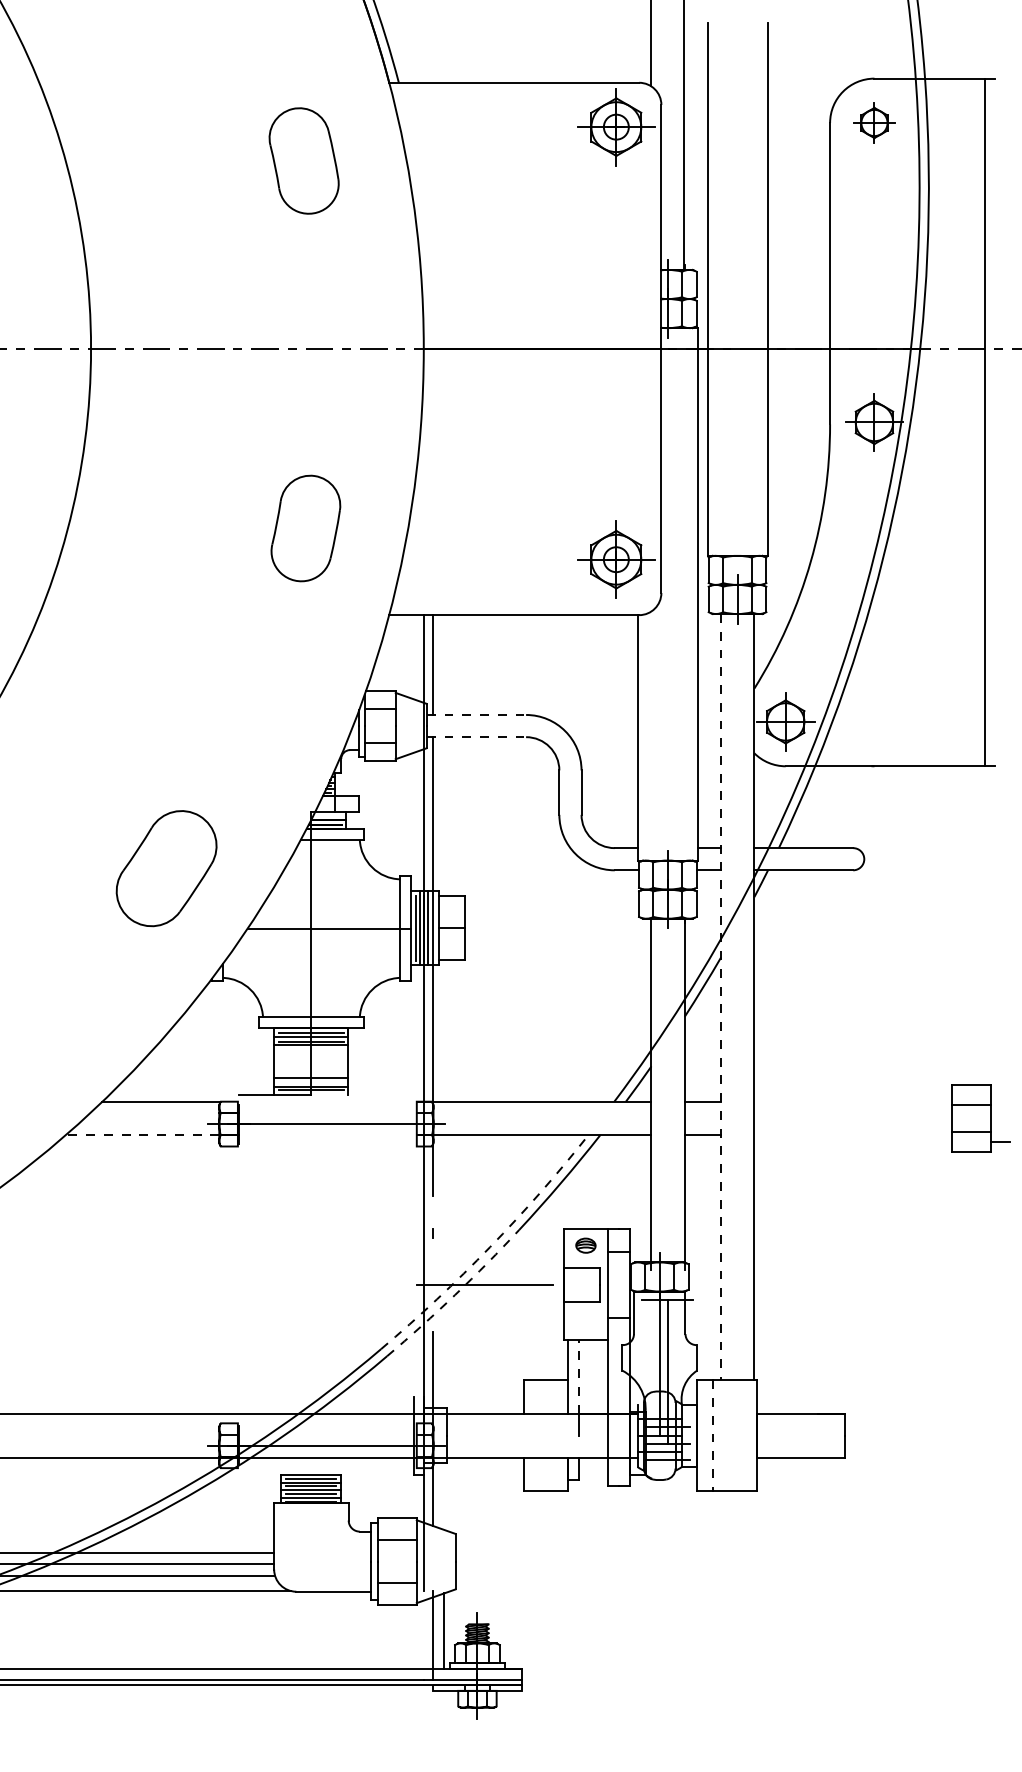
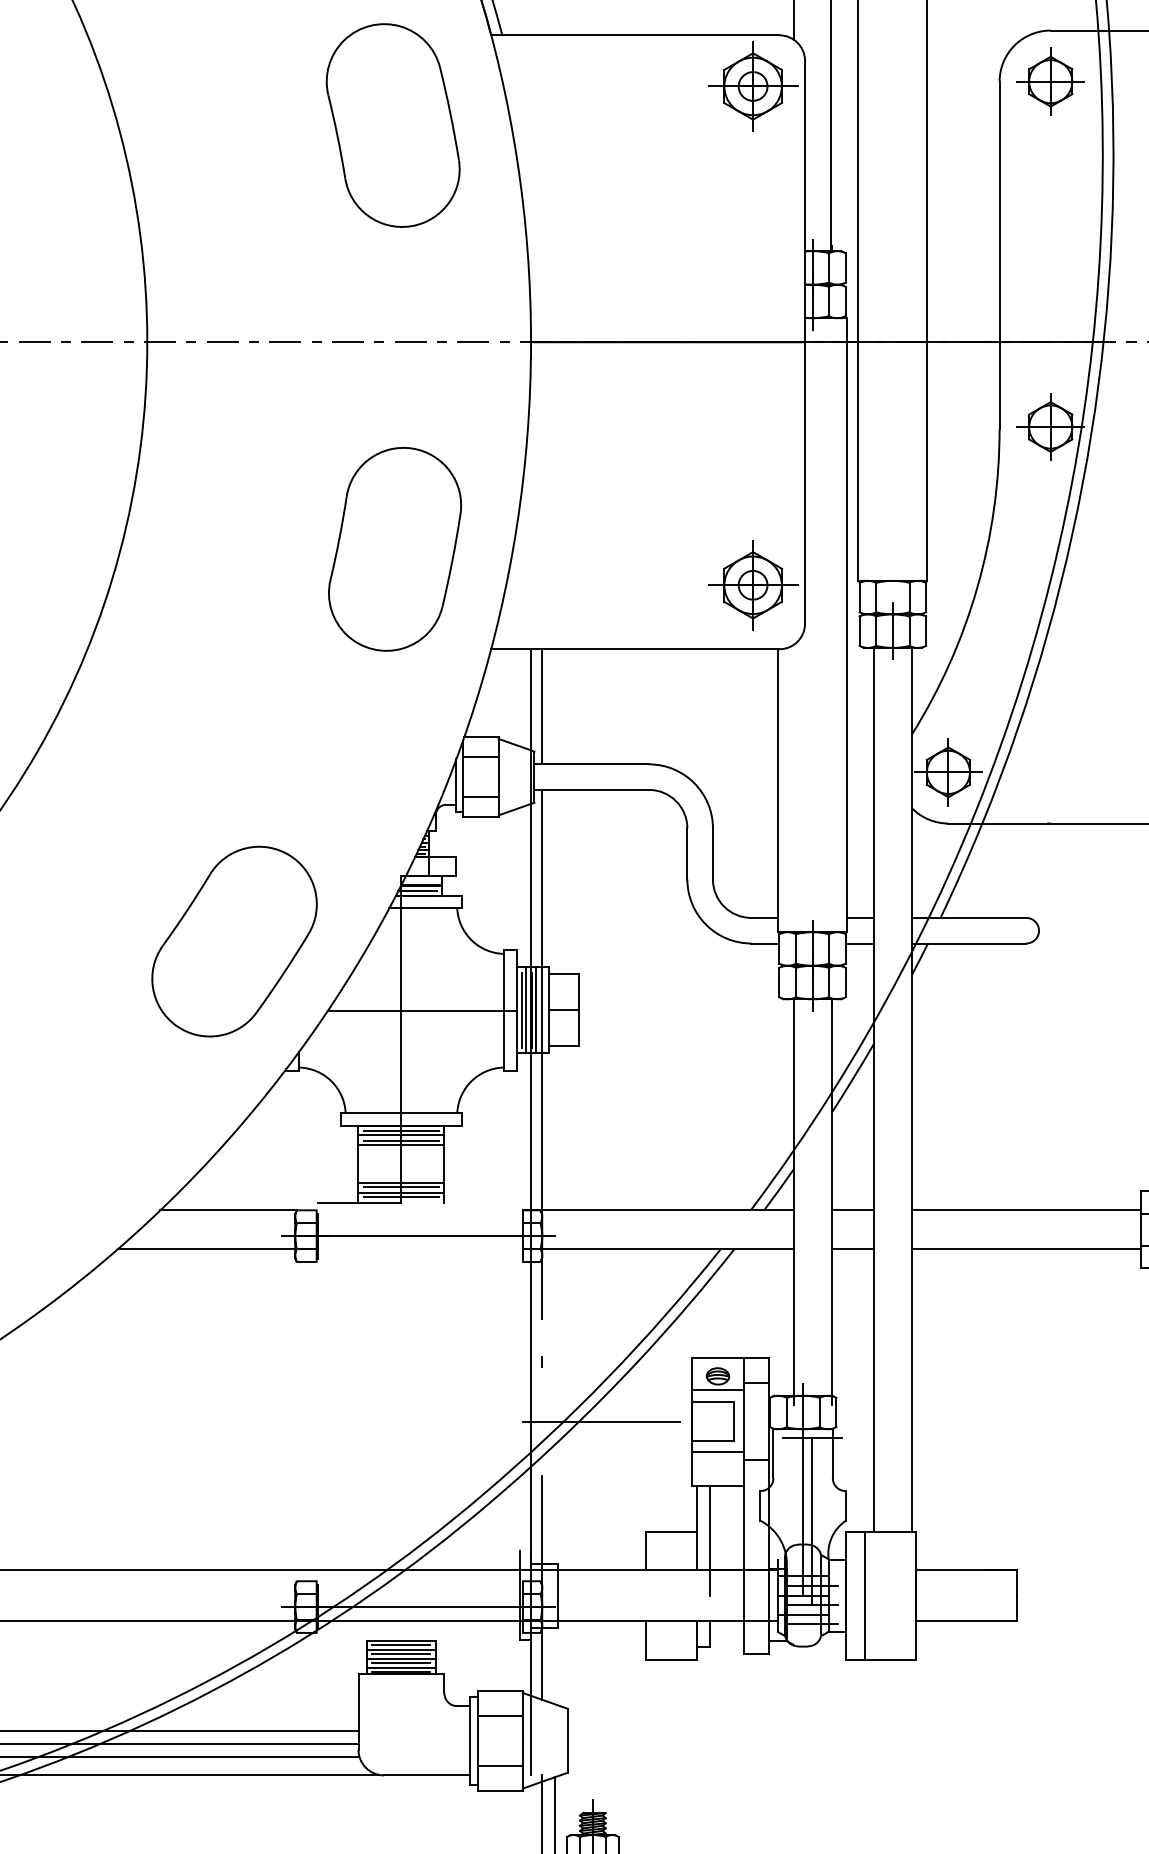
part: (874, 122) -> (1050, 81), size x1.43
part: (303, 160) -> (392, 124), size x1.67
part: (305, 528) -> (394, 549), size x1.67
line: (476, 714) -> (591, 763), dashed -> solid
line: (476, 737) -> (591, 790), dashed -> solid
part: (166, 868) -> (234, 941), size x1.43
line: (721, 997) -> (874, 1090), dashed -> solid
line: (310, 1081) -> (400, 1187), added
line: (853, 1101) -> (1026, 1210), added
line: (142, 1135) -> (206, 1249), dashed -> solid
line: (853, 1135) -> (1026, 1249), added
arc: (490, 1247) -> (607, 1378), dashed -> solid
line: (585, 1257) -> (717, 1389), added
arc: (455, 1294) -> (567, 1432), dashed -> solid
line: (585, 1311) -> (717, 1452), added
line: (579, 1376) -> (710, 1527), dashed -> solid
line: (713, 1436) -> (865, 1596), dashed -> solid

